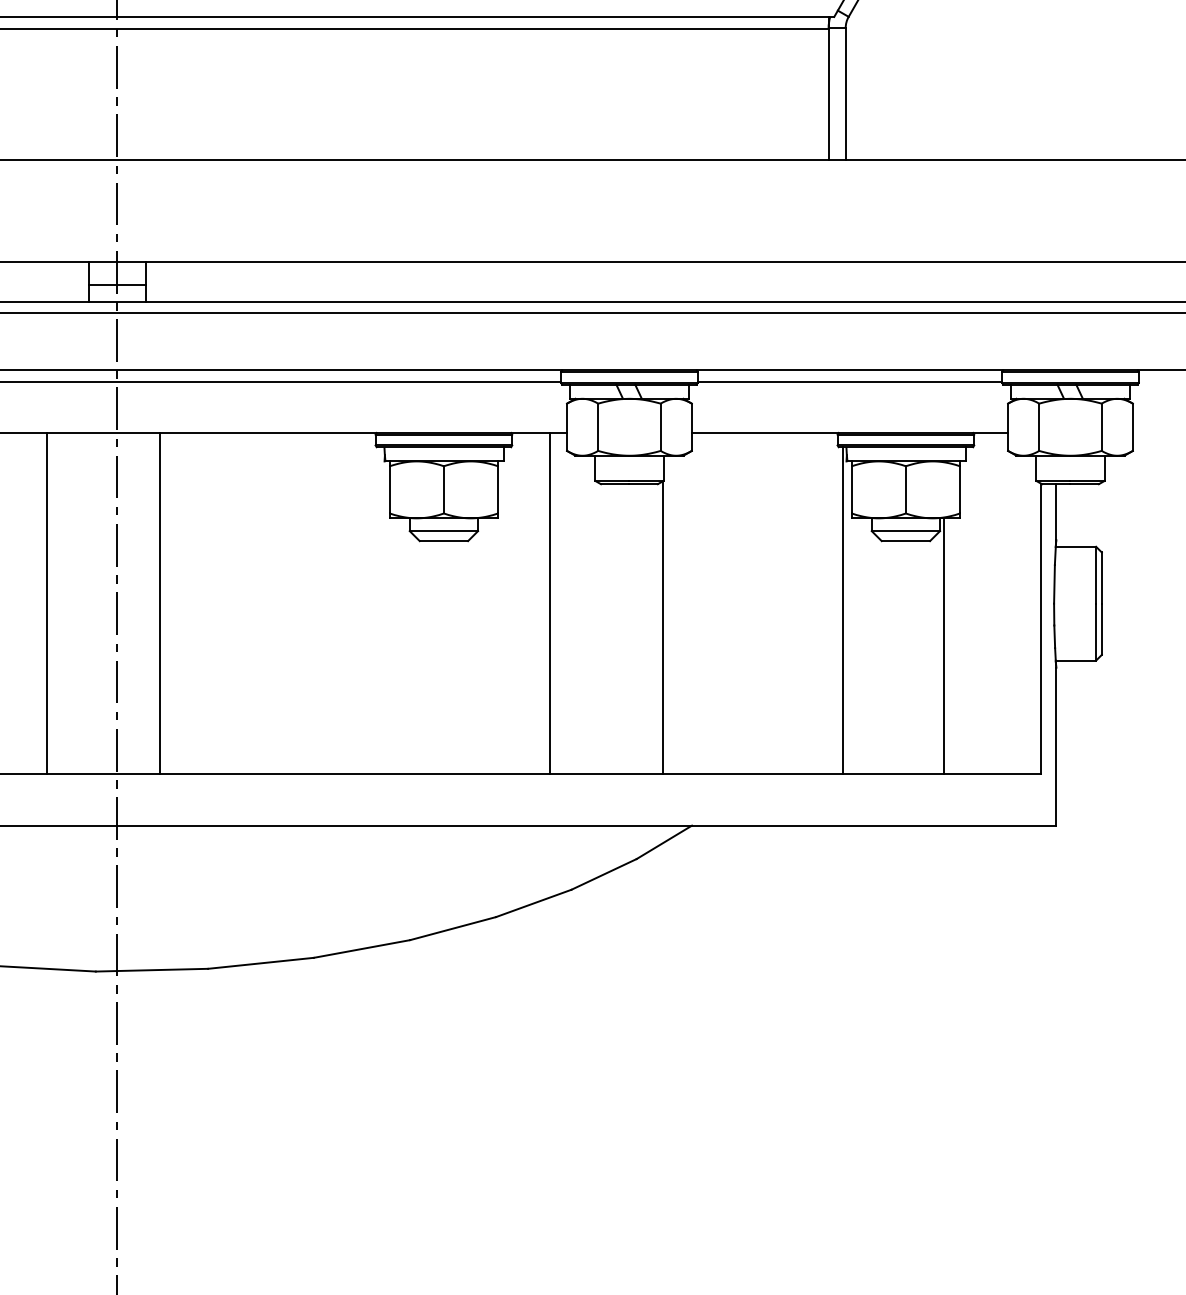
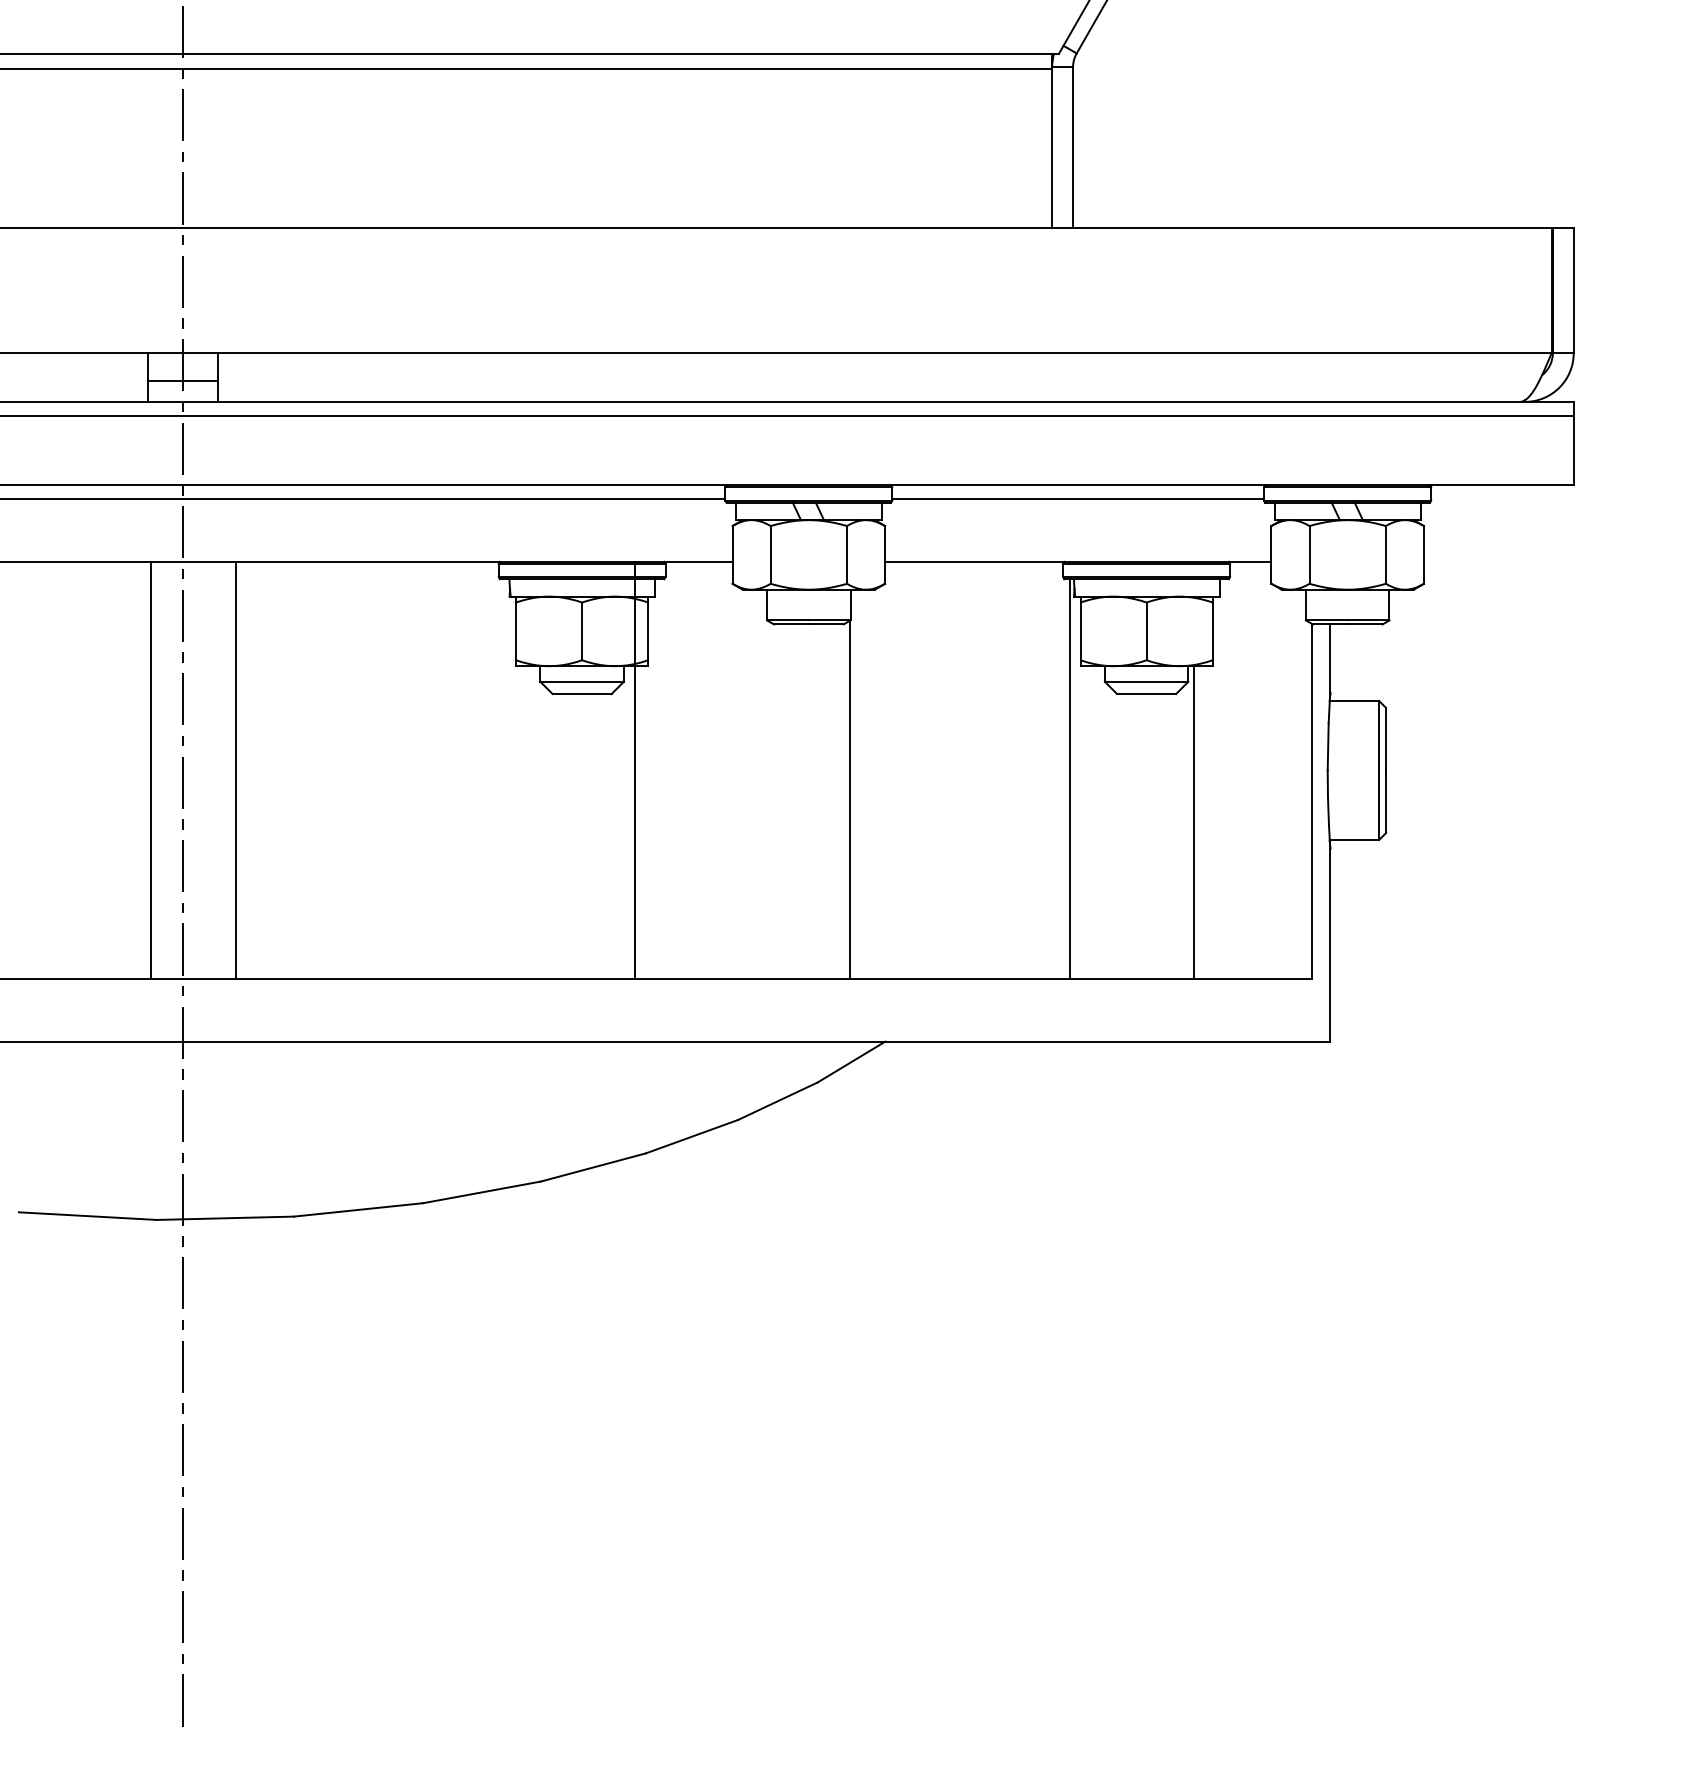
line: (46, 603) -> (150, 770), moved
line: (549, 603) -> (635, 770), moved

